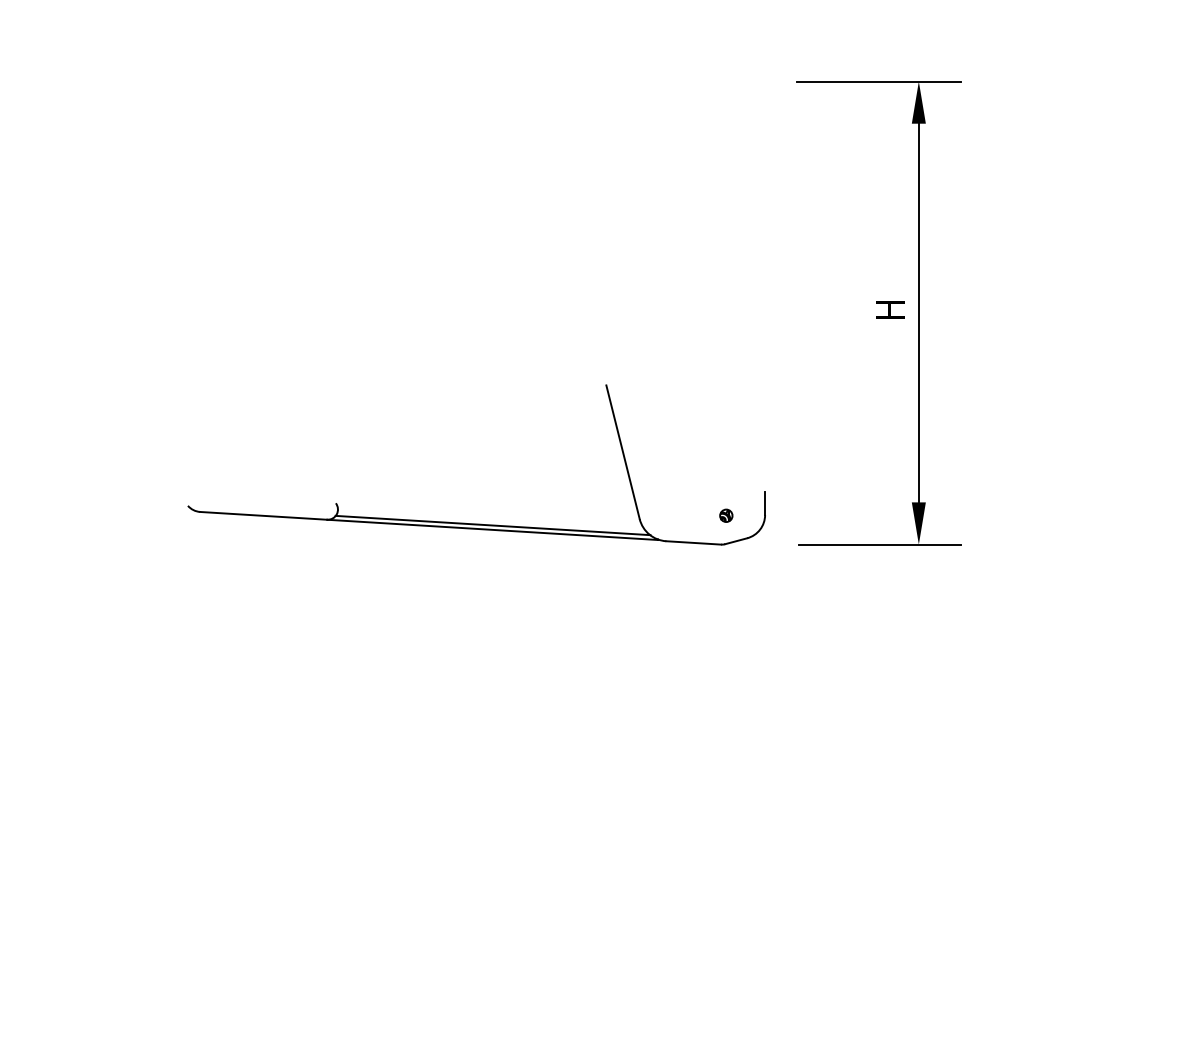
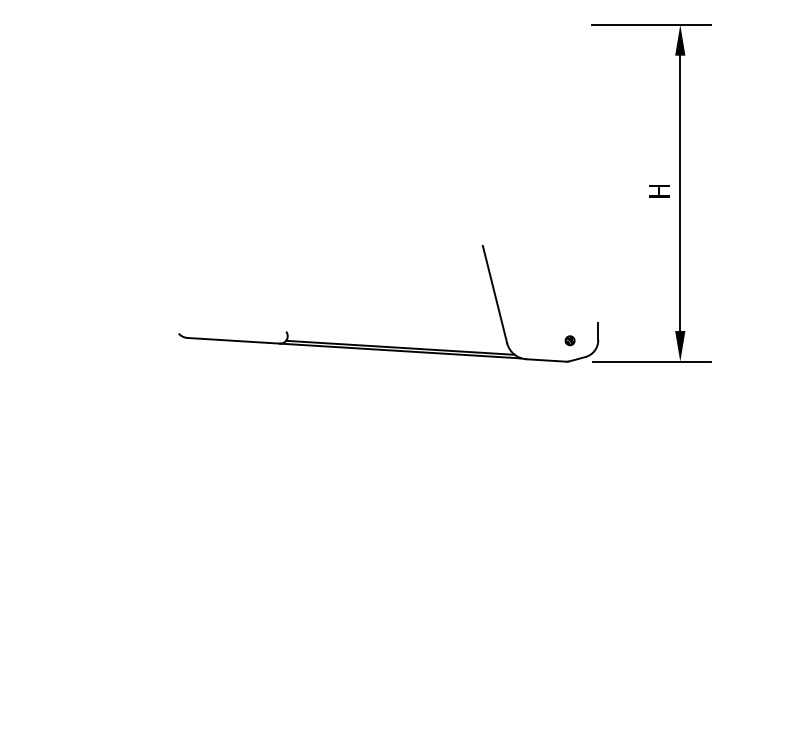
part: (476, 523) -> (388, 346), moved

